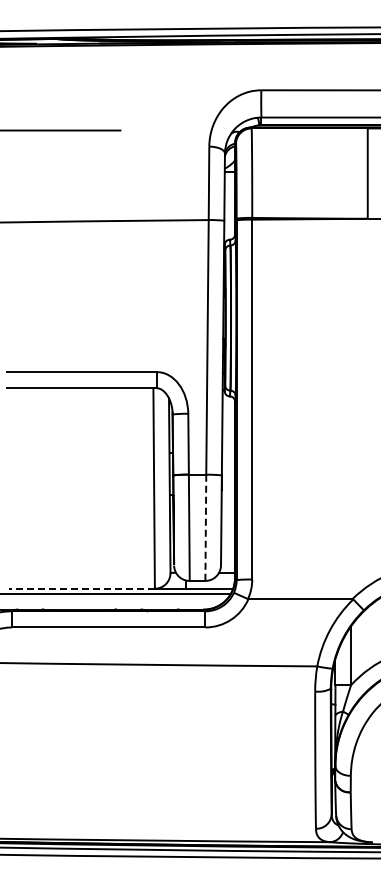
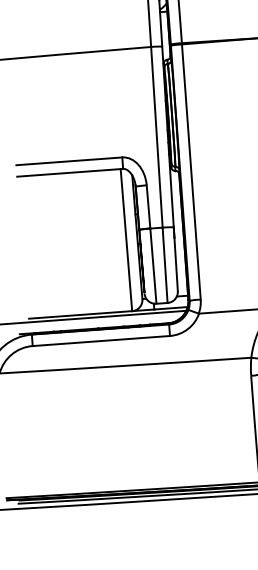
line: (205, 528) -> (164, 265), dashed -> solid
line: (82, 588) -> (80, 314), dashed -> solid

